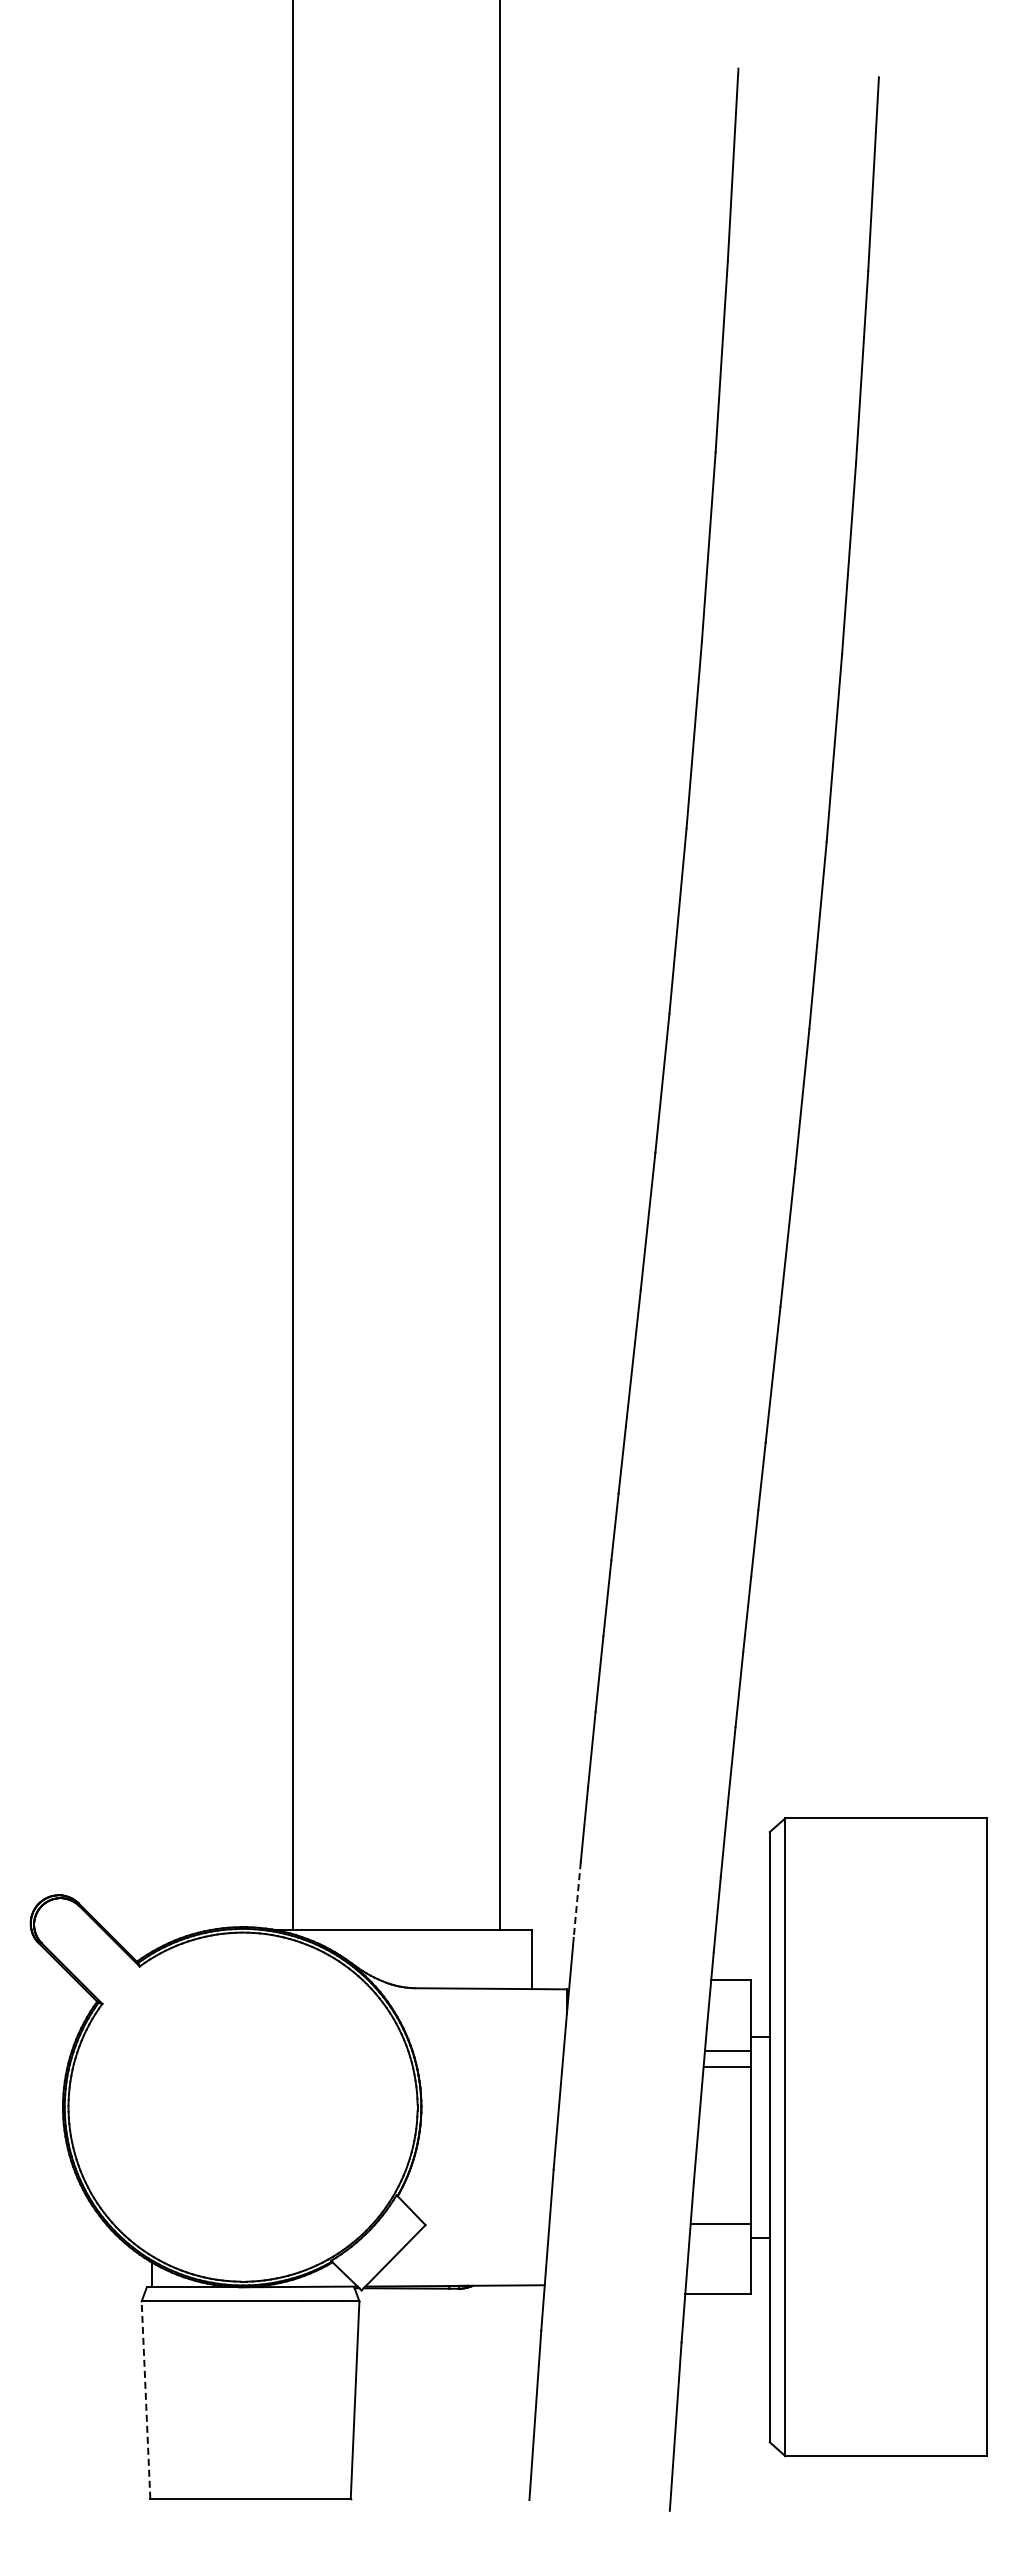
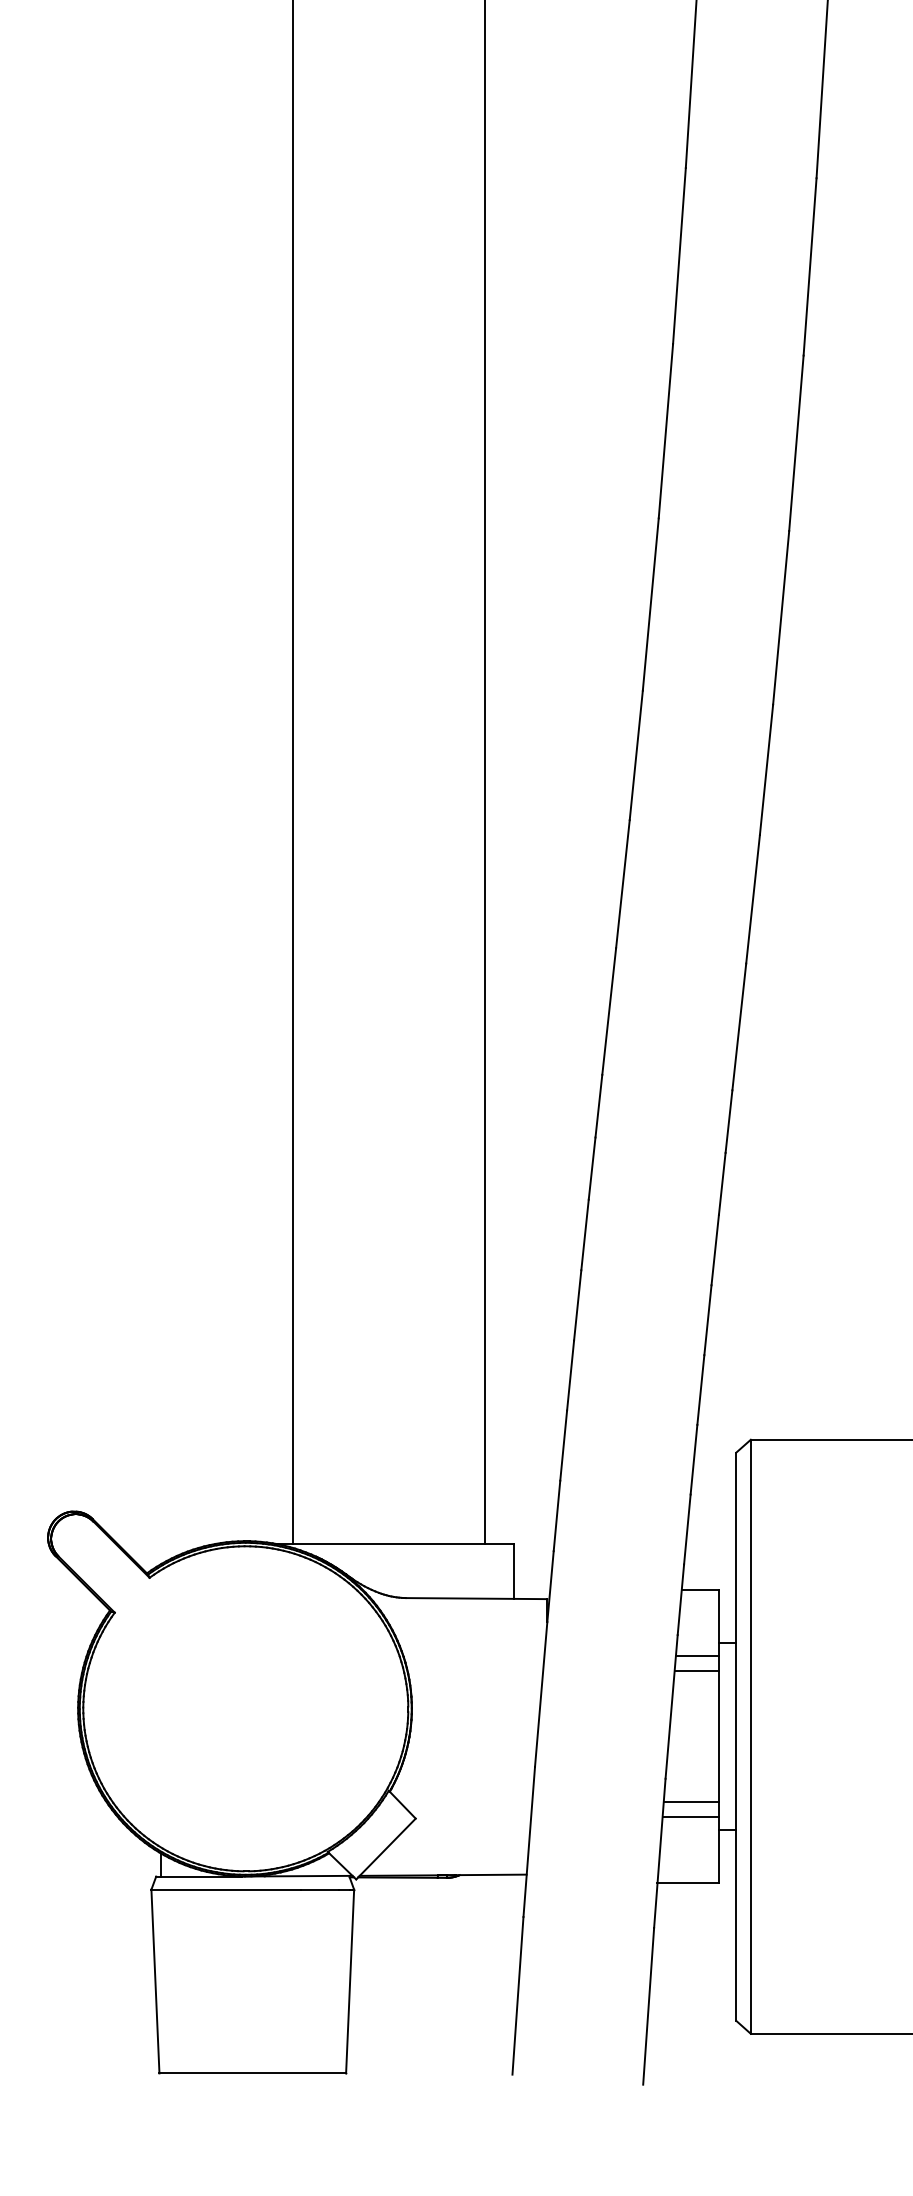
line: (577, 1900) -> (557, 1516), dashed -> solid
line: (720, 2207) -> (690, 1802), added
line: (146, 2400) -> (155, 1981), dashed -> solid

